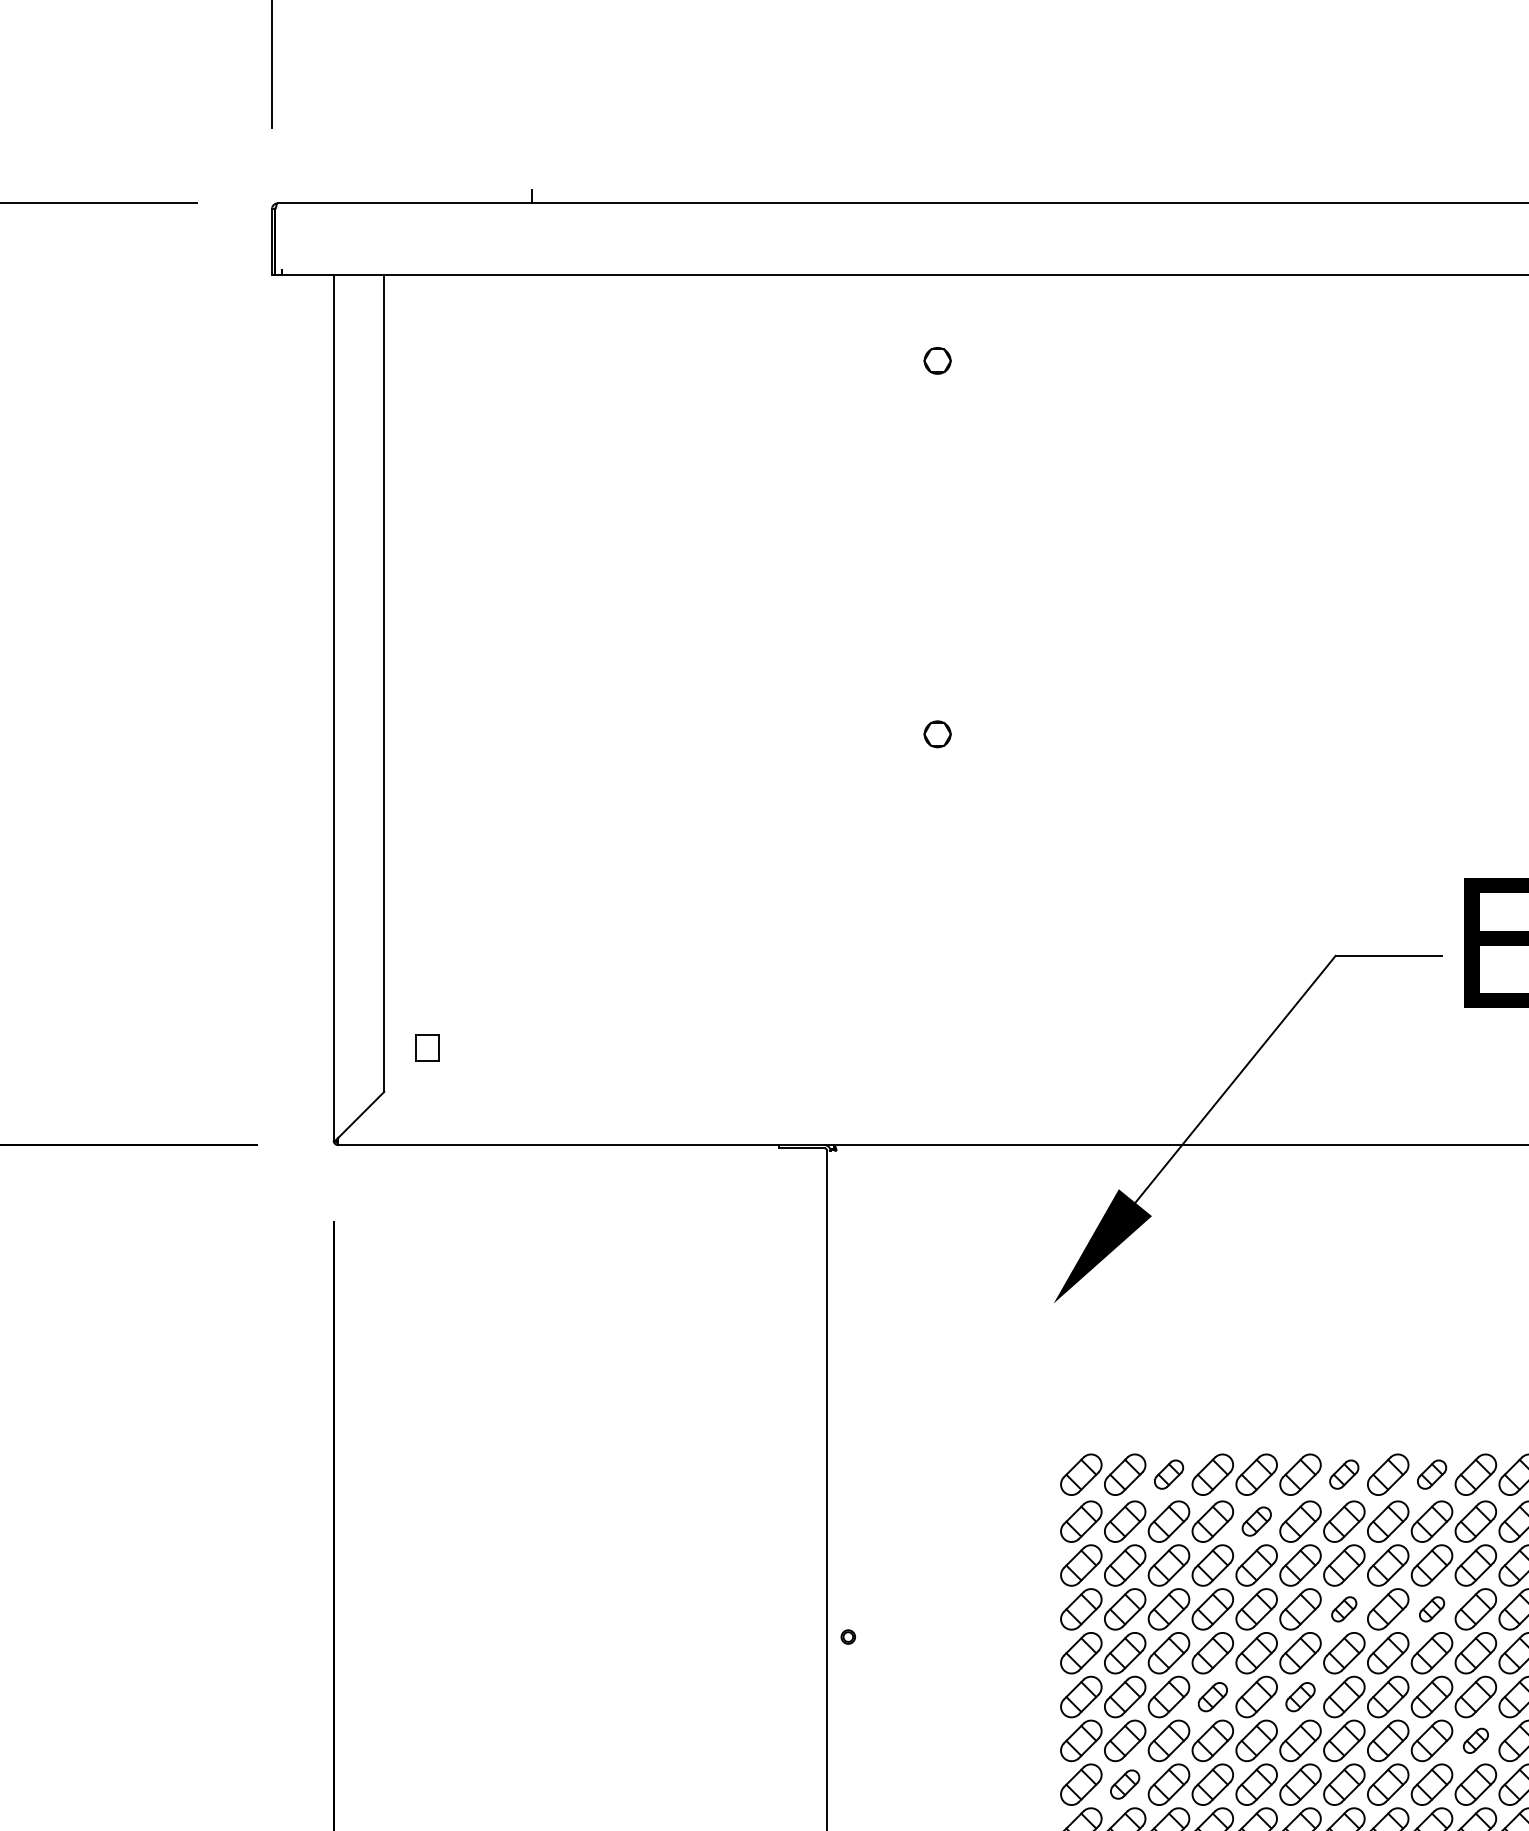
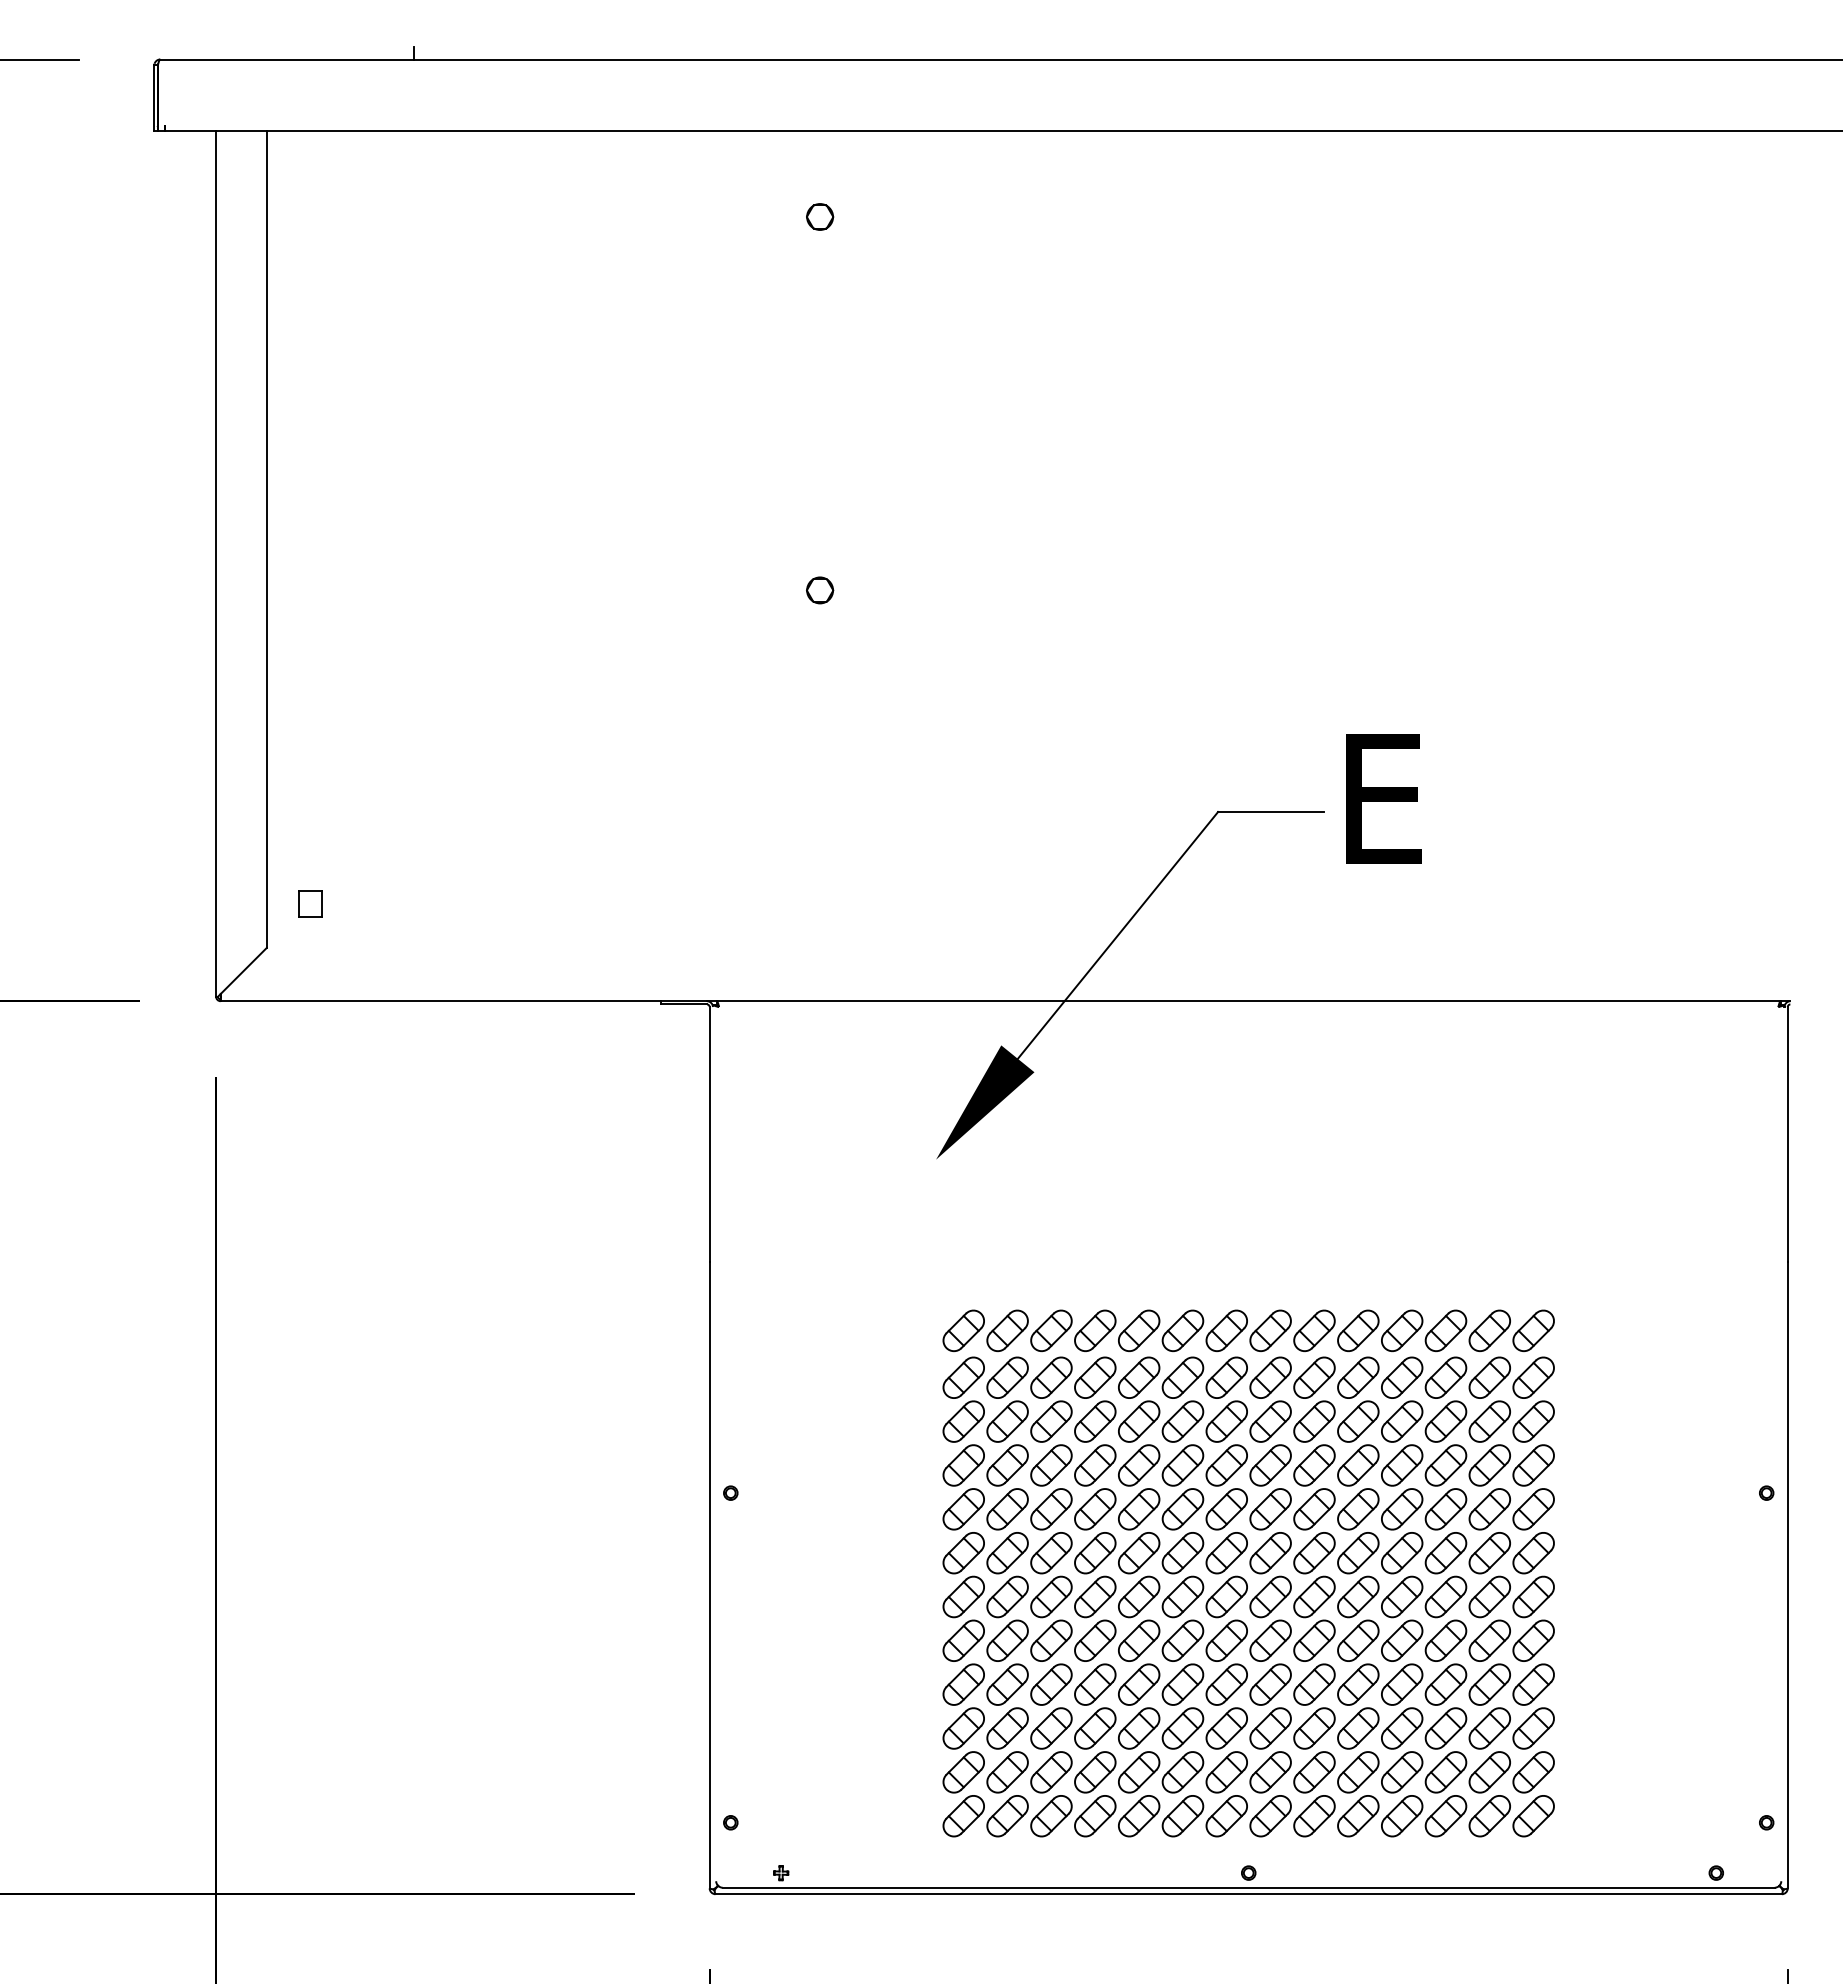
part: (1169, 1474) -> (1051, 1330), size x1.43
part: (1344, 1474) -> (1226, 1330), size x1.43
part: (1432, 1474) -> (1314, 1330), size x1.43
part: (1257, 1521) -> (1139, 1377), size x1.43
part: (1344, 1609) -> (1226, 1465), size x1.67
part: (1432, 1609) -> (1314, 1465), size x1.67
part: (1213, 1697) -> (1095, 1553), size x1.43
part: (1300, 1697) -> (1182, 1553), size x1.43
part: (1476, 1740) -> (1358, 1596), size x1.67
part: (1125, 1784) -> (1007, 1640), size x1.43

